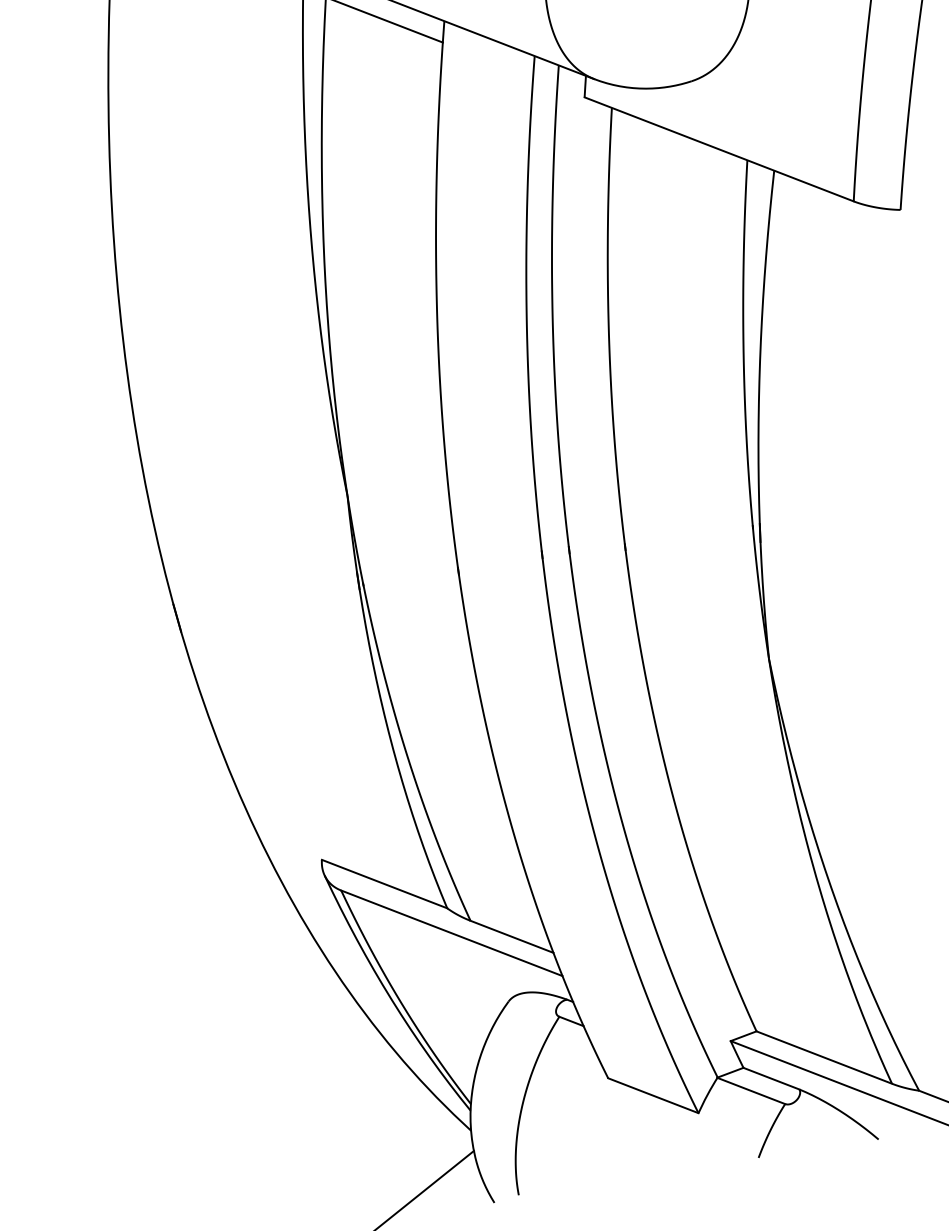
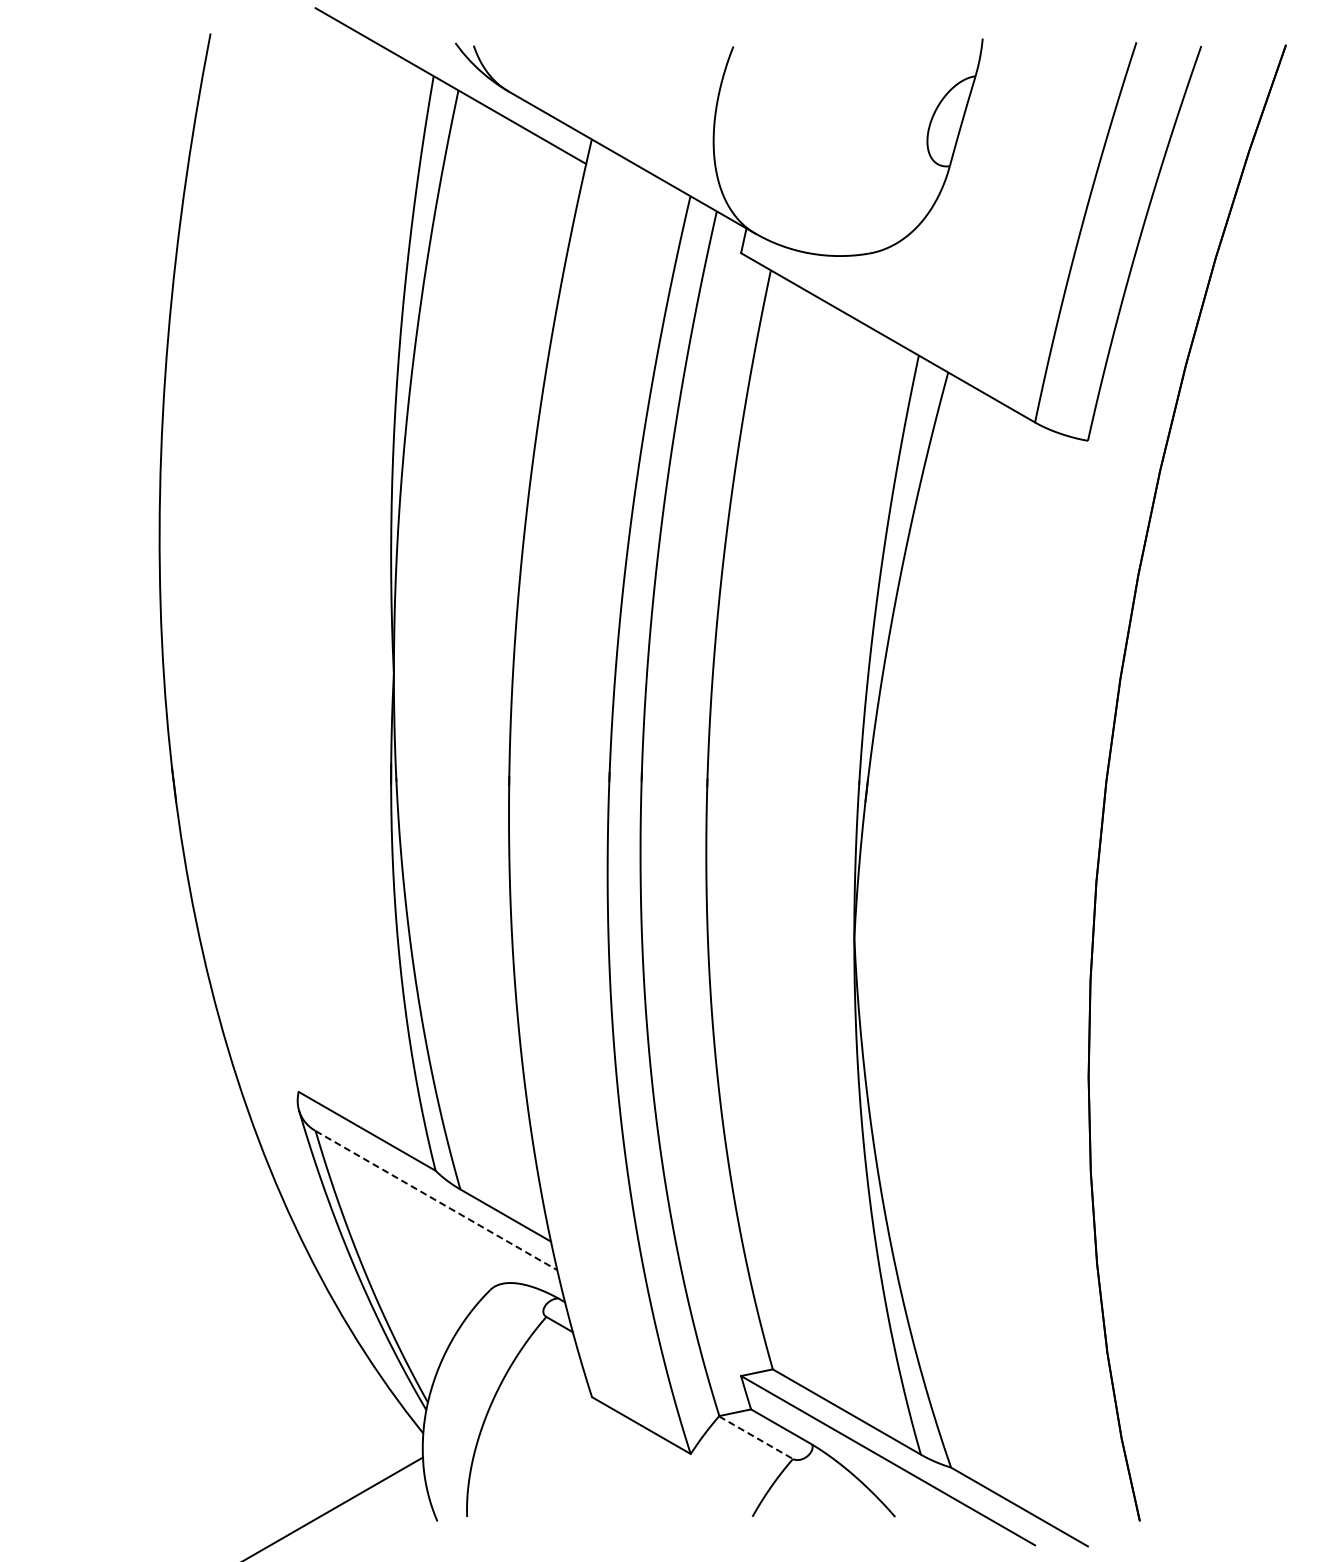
line: (451, 933) -> (436, 1200), solid -> dashed
line: (751, 1090) -> (756, 1437), solid -> dashed

